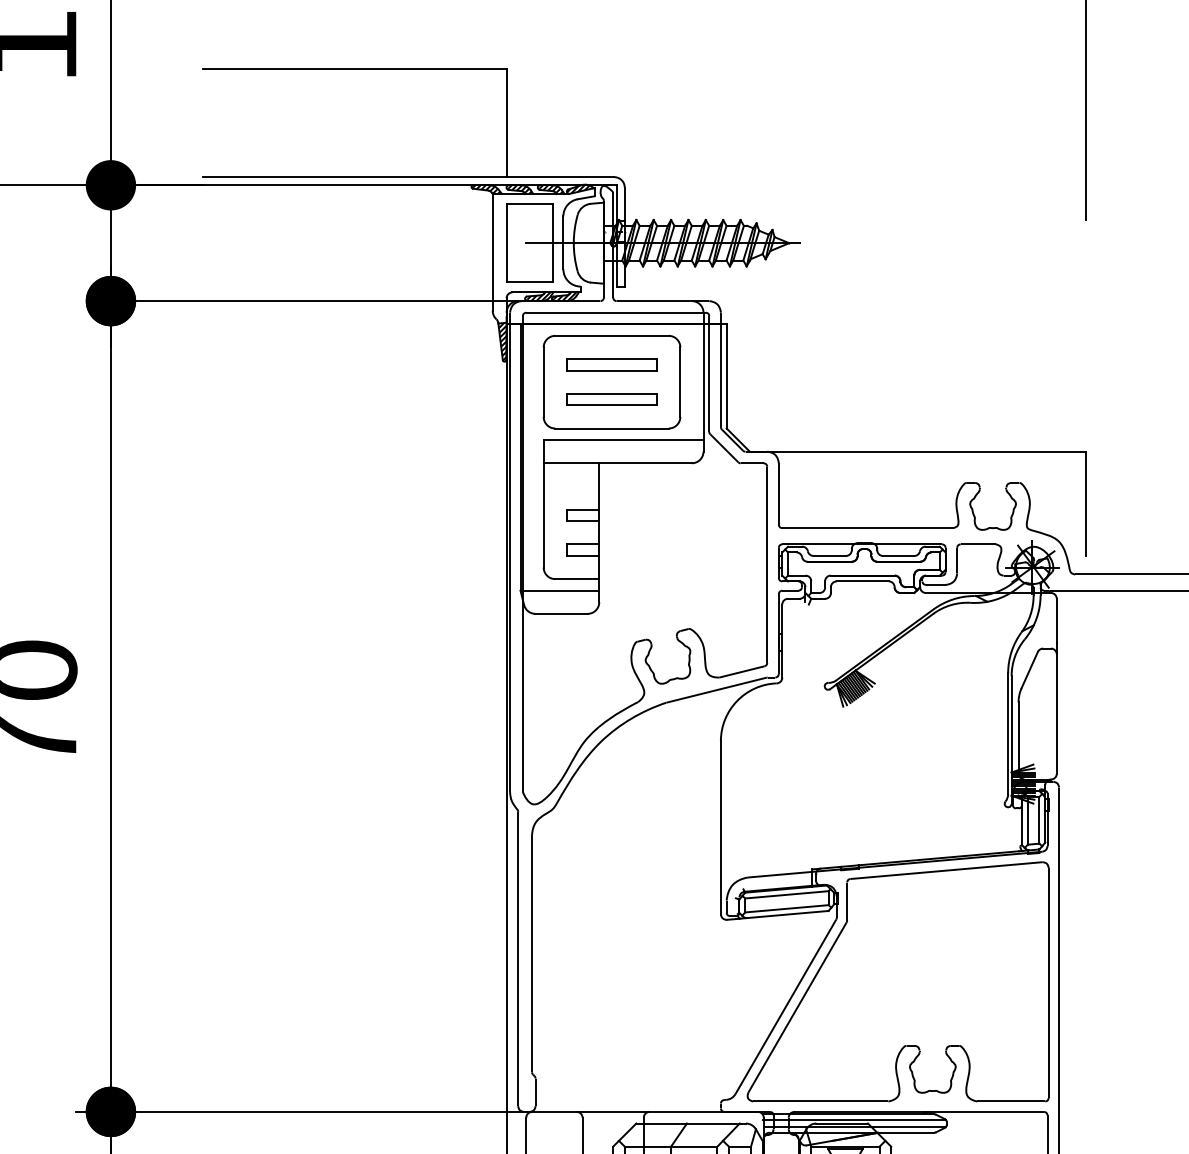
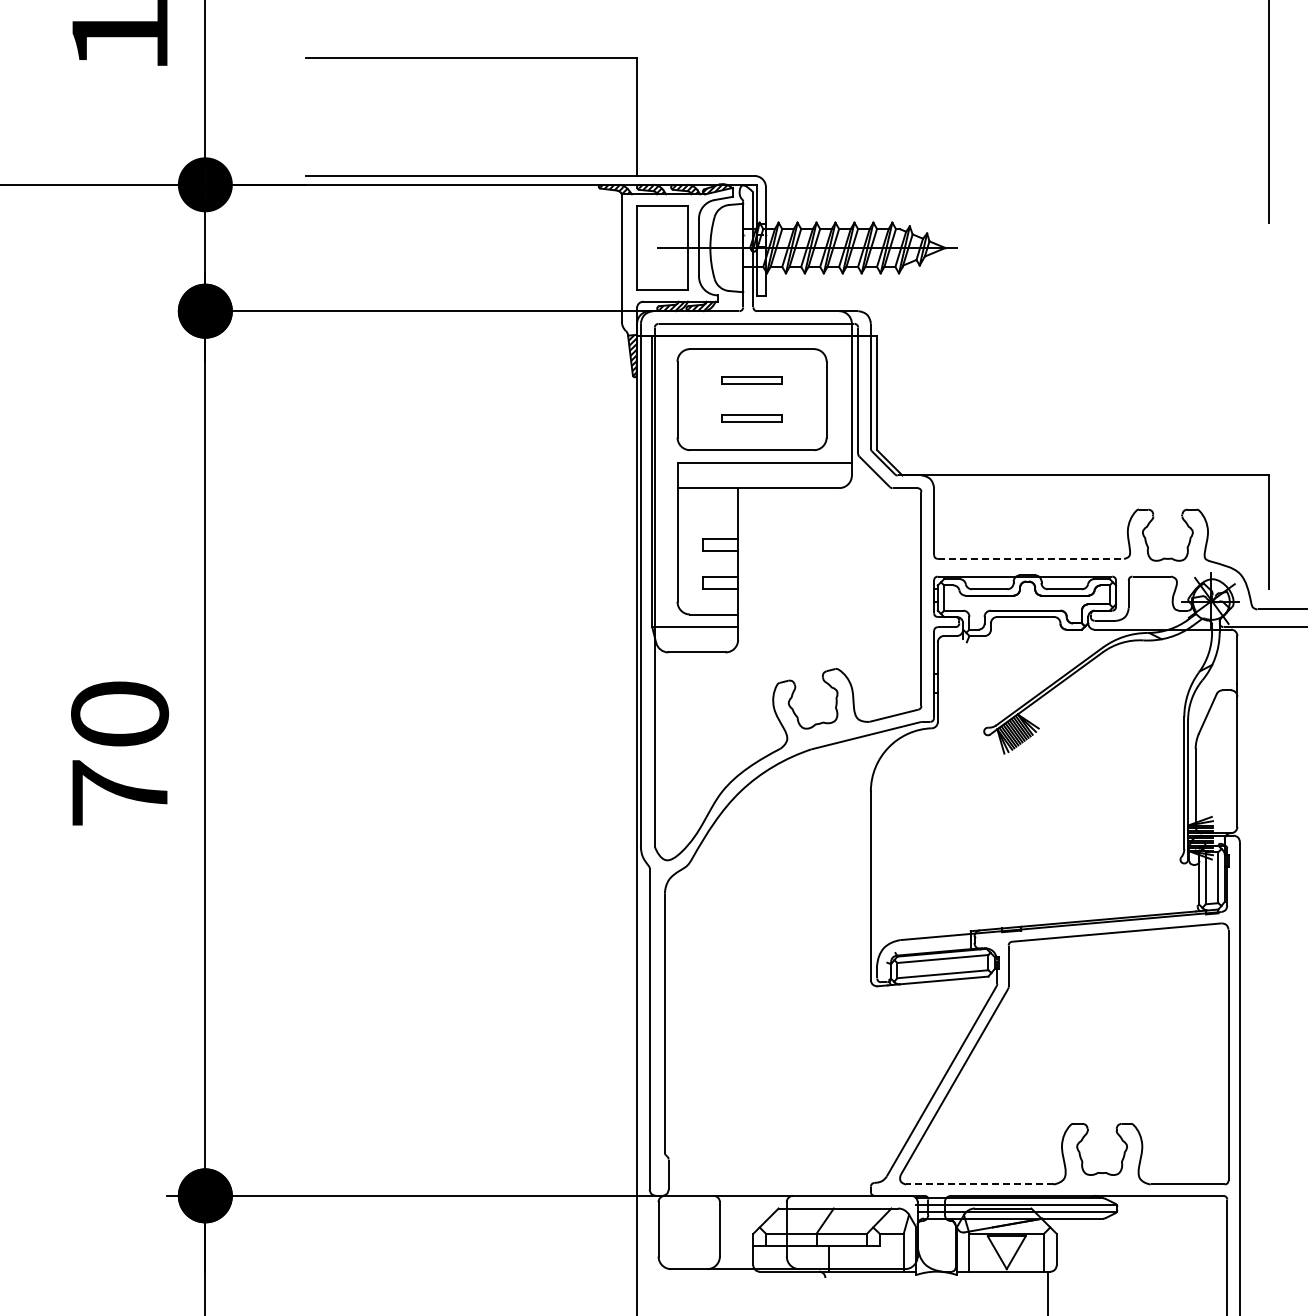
part: (611, 364) -> (751, 380), size x0.6
part: (611, 399) -> (751, 418), size x0.6
line: (868, 527) -> (1031, 558), solid -> dashed
line: (820, 1101) -> (979, 1184), solid -> dashed

